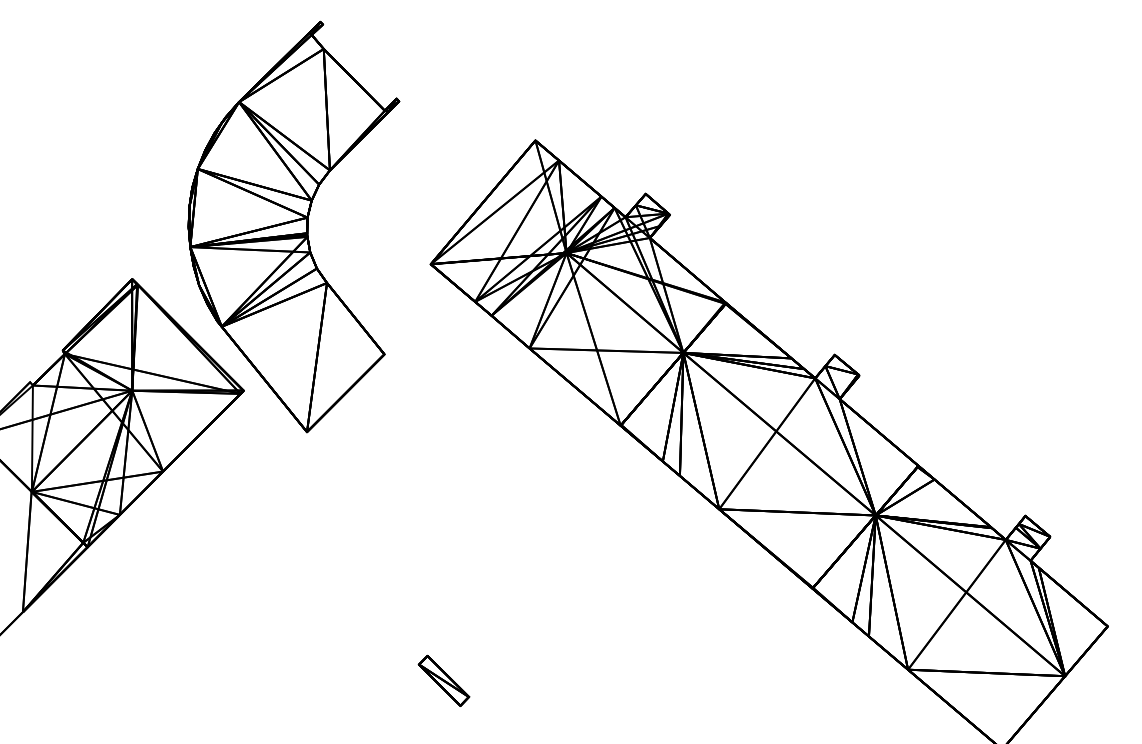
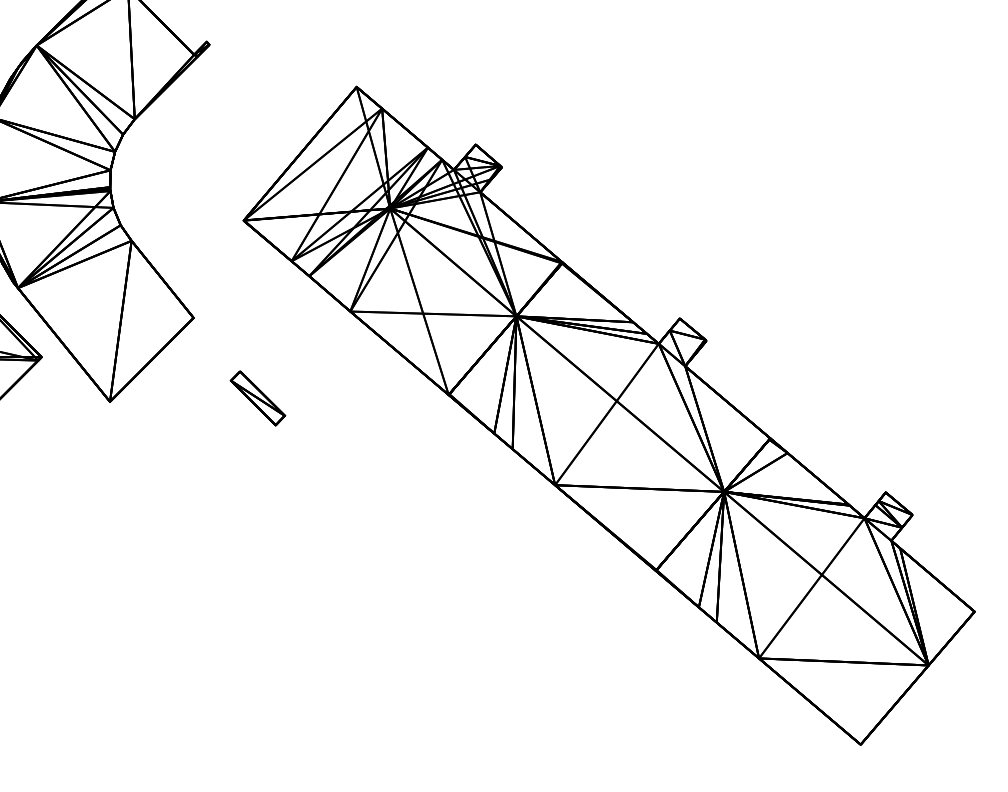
part: (443, 680) -> (257, 397), moved

